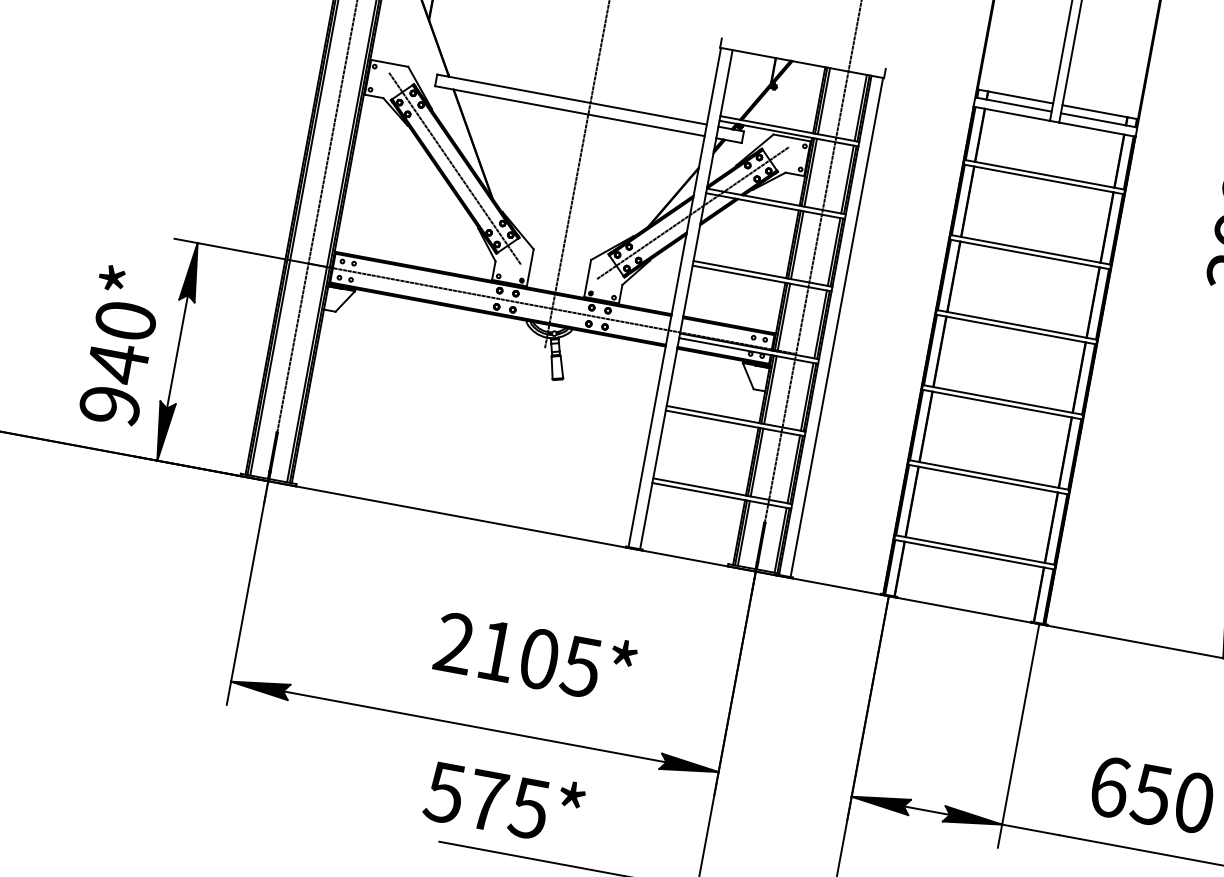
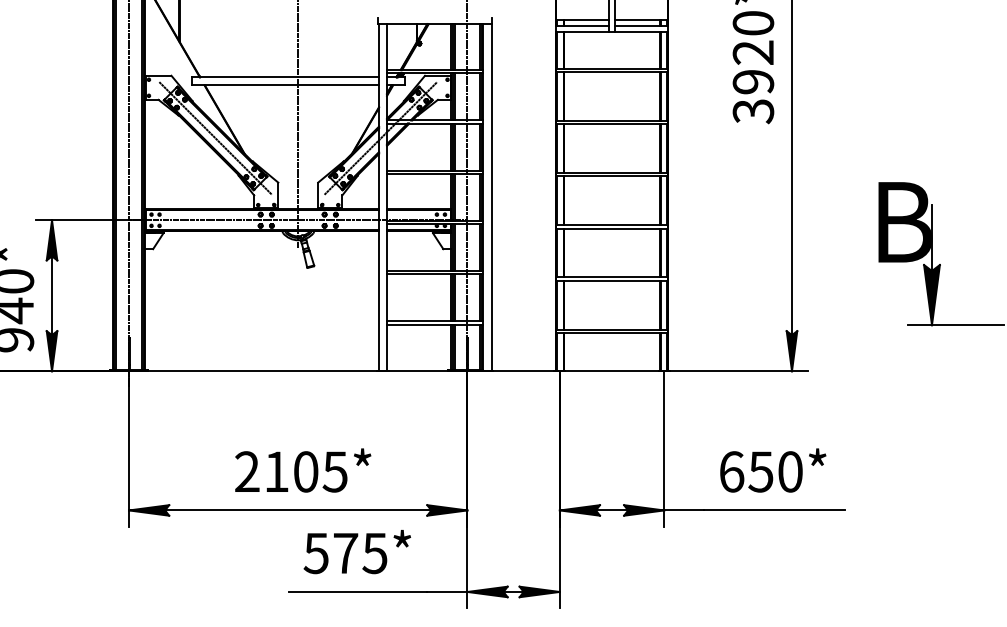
text: (536, 656) -> (303, 470), moved
text: (503, 802) -> (356, 552), moved

